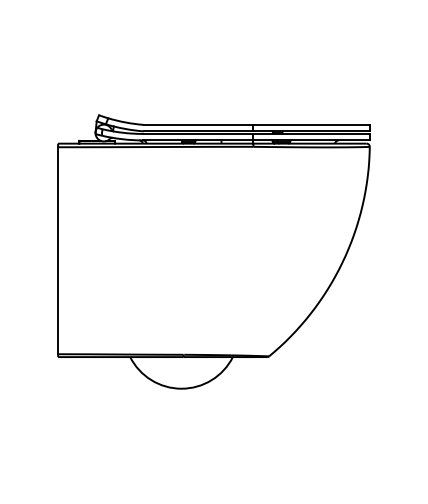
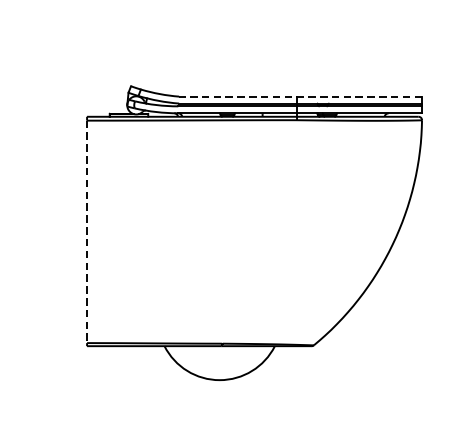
line: (256, 124) -> (300, 96), solid -> dashed
line: (58, 251) -> (87, 232), solid -> dashed

